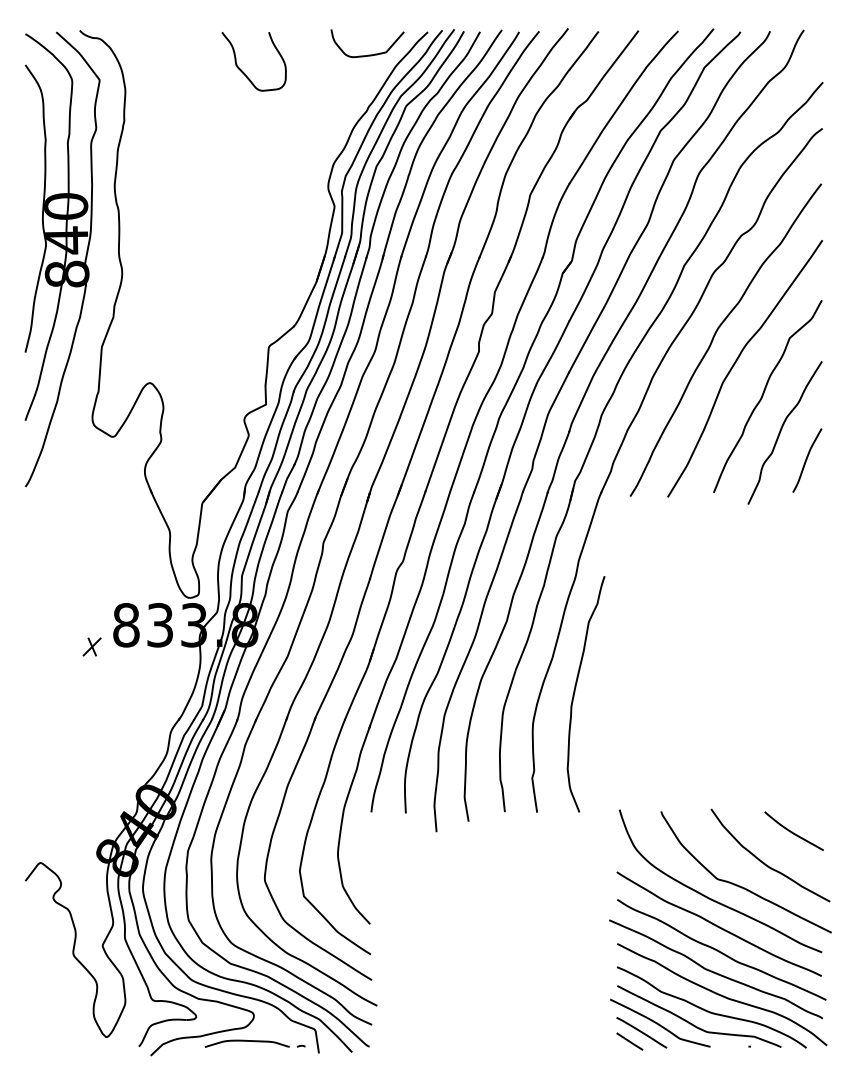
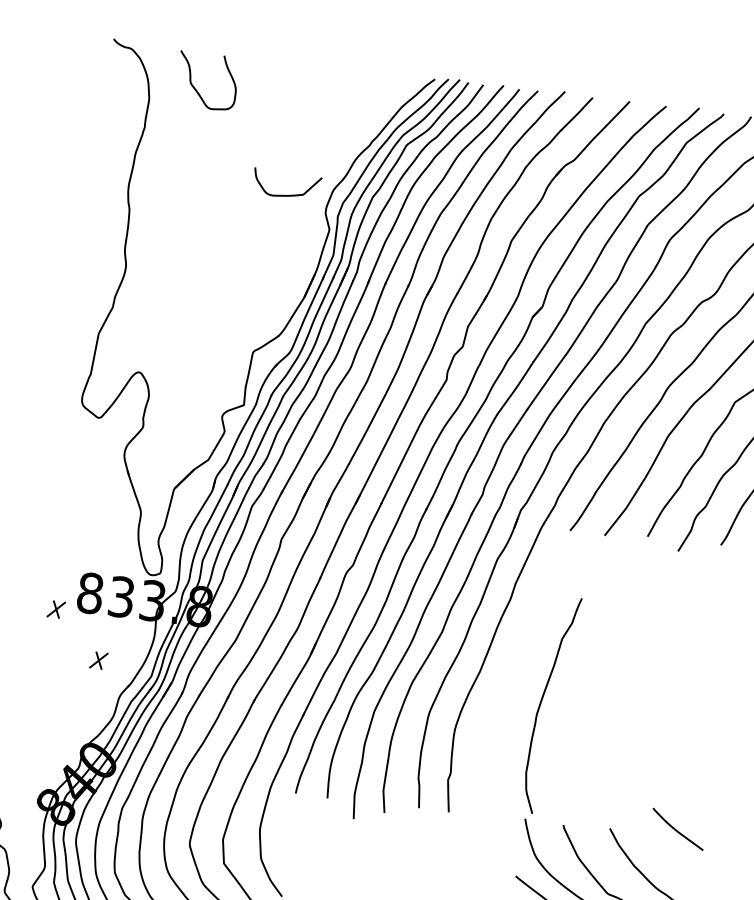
curve: (368, 54) -> (286, 194), moved
curve: (243, 71) -> (196, 89), moved
part: (62, 259) -> (72, 248), removed
curve: (575, 692) -> (542, 702), moved
part: (143, 695) -> (98, 660), added
curve: (792, 831) -> (676, 829), moved

